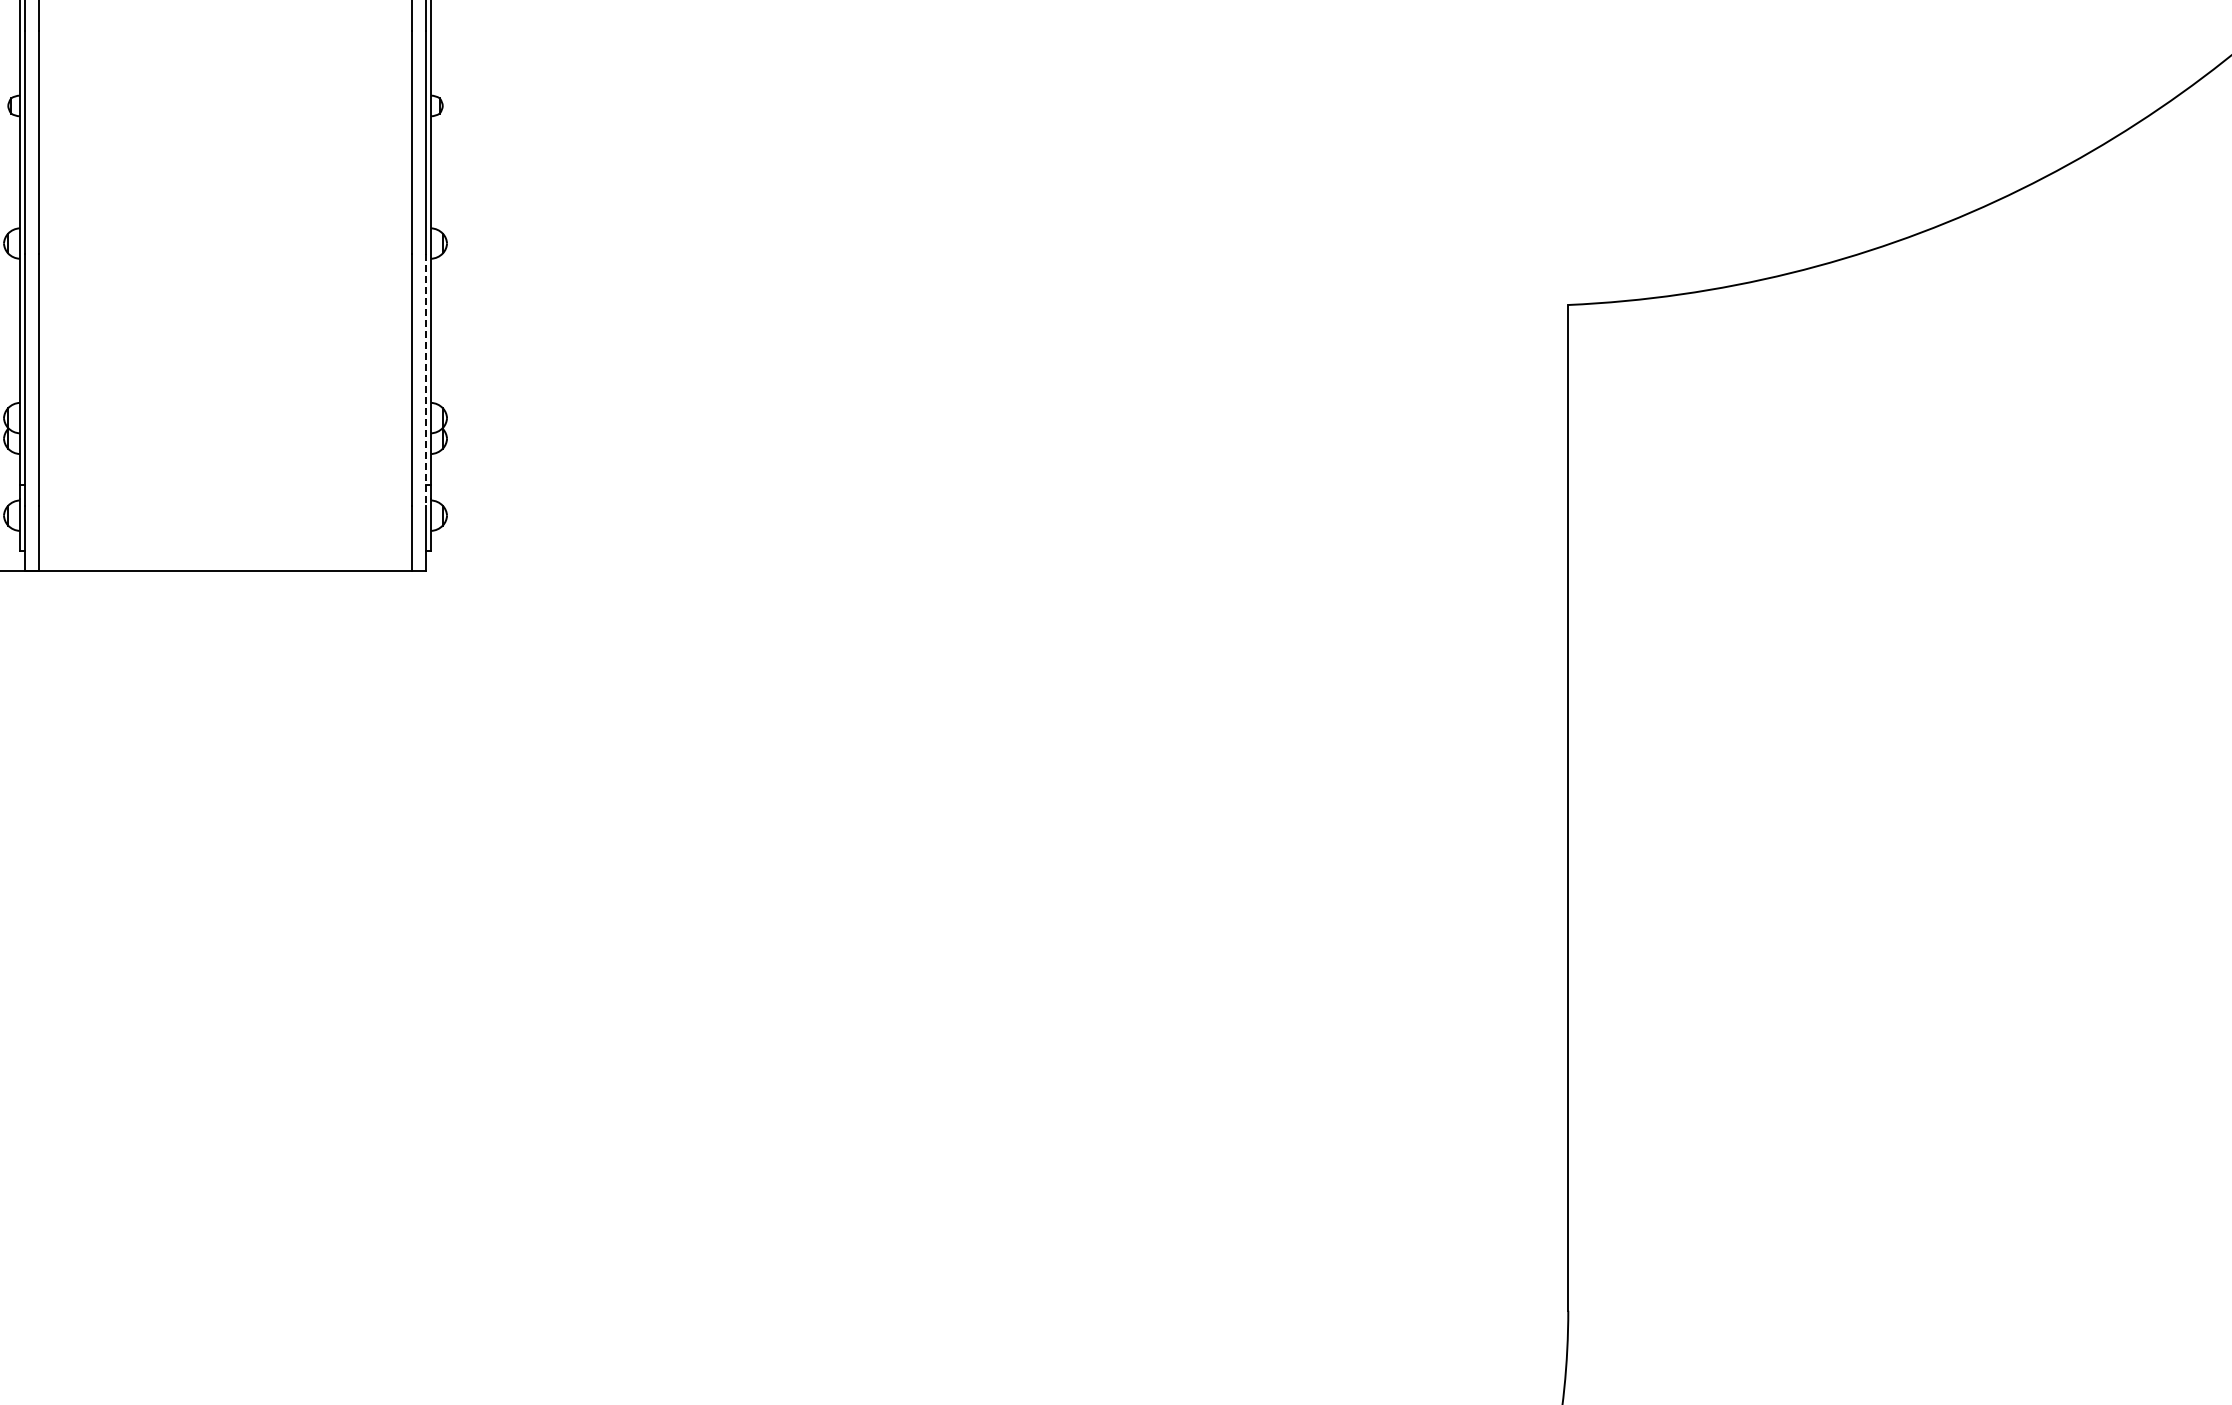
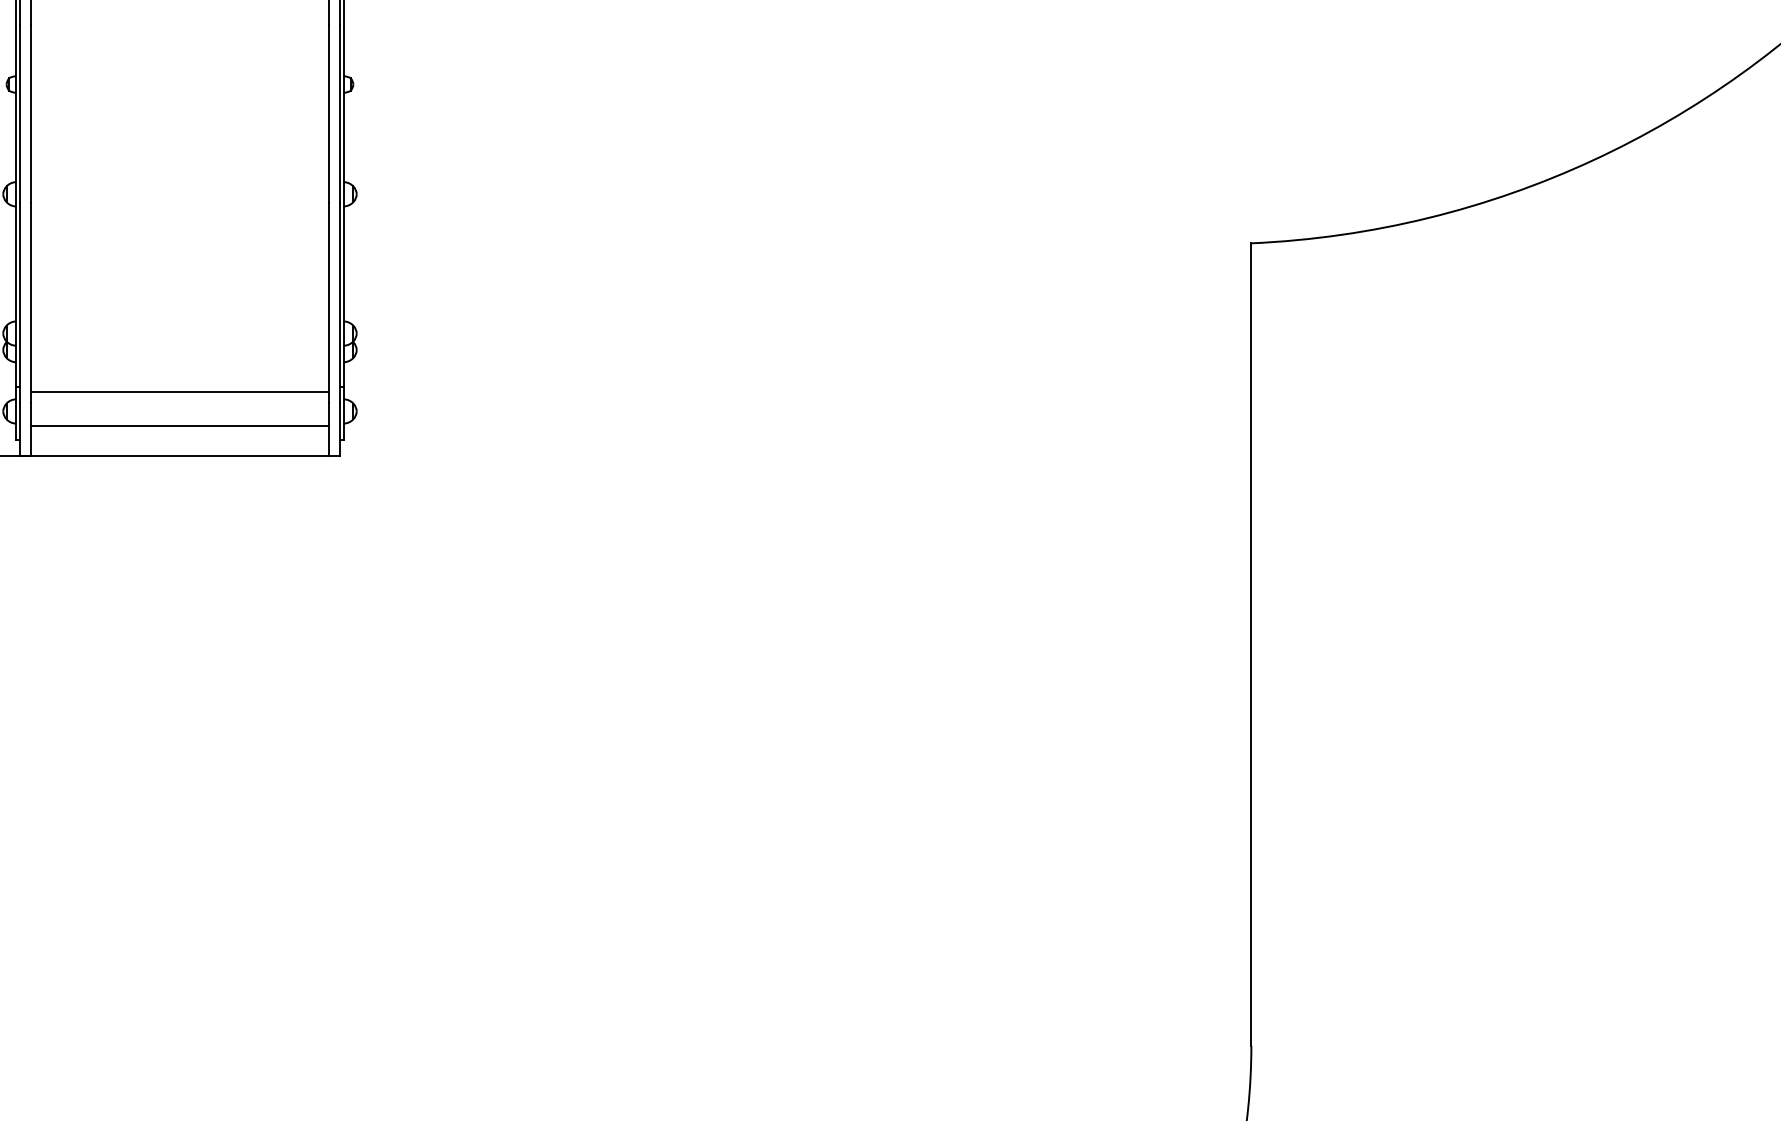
line: (426, 379) -> (340, 302), dashed -> solid
line: (225, 490) -> (179, 391), added
line: (225, 534) -> (179, 426), added

